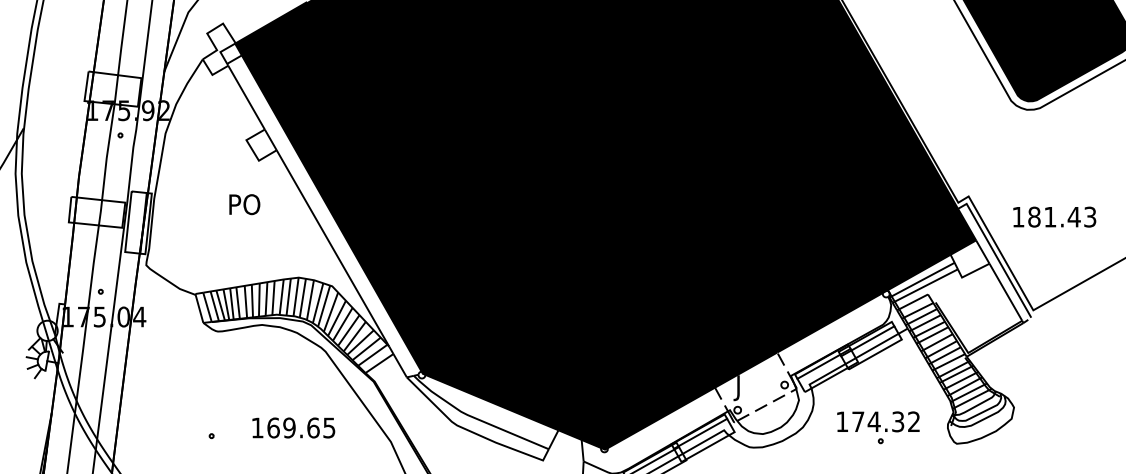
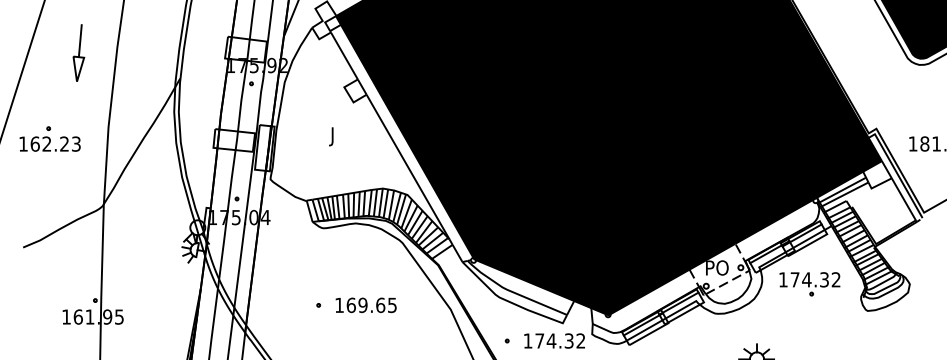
text: (242, 206) -> (341, 136), PO -> J
text: (750, 387) -> (715, 269), J -> PO
text: (292, 428) -> (365, 305), moved
part: (877, 428) -> (809, 284), moved

